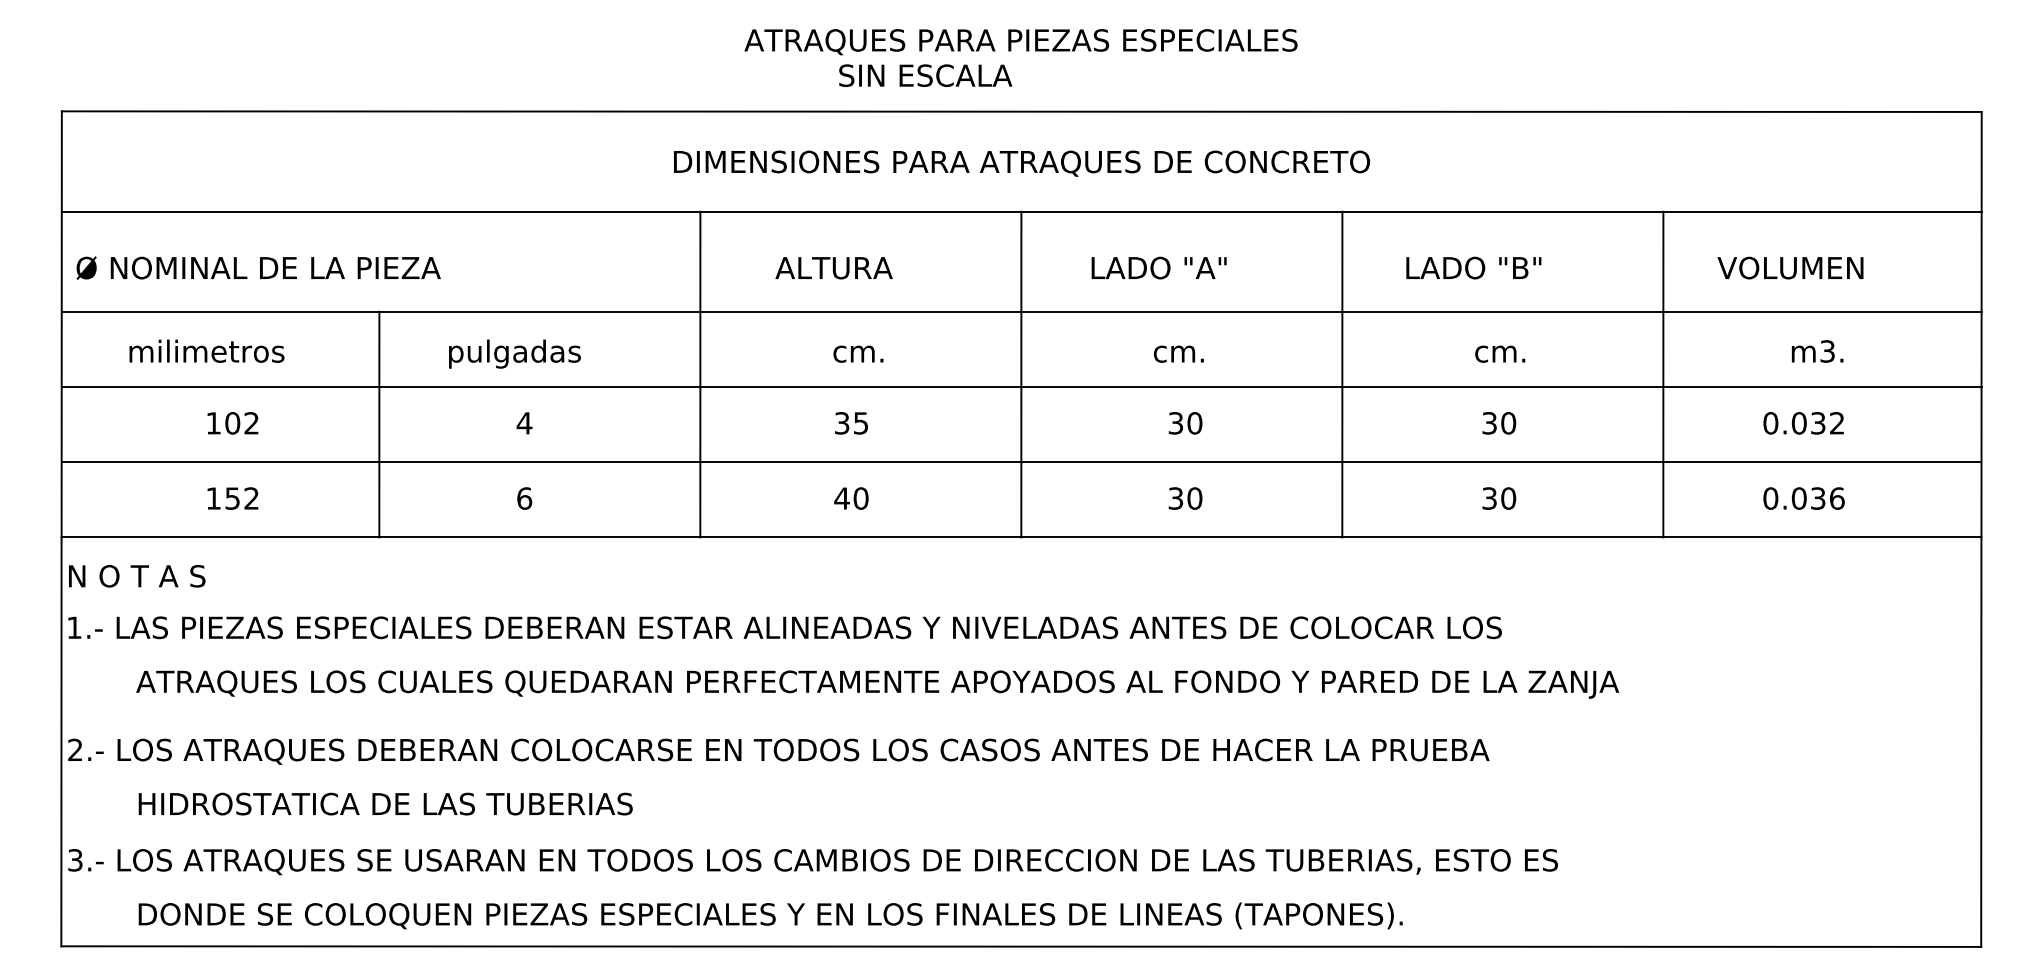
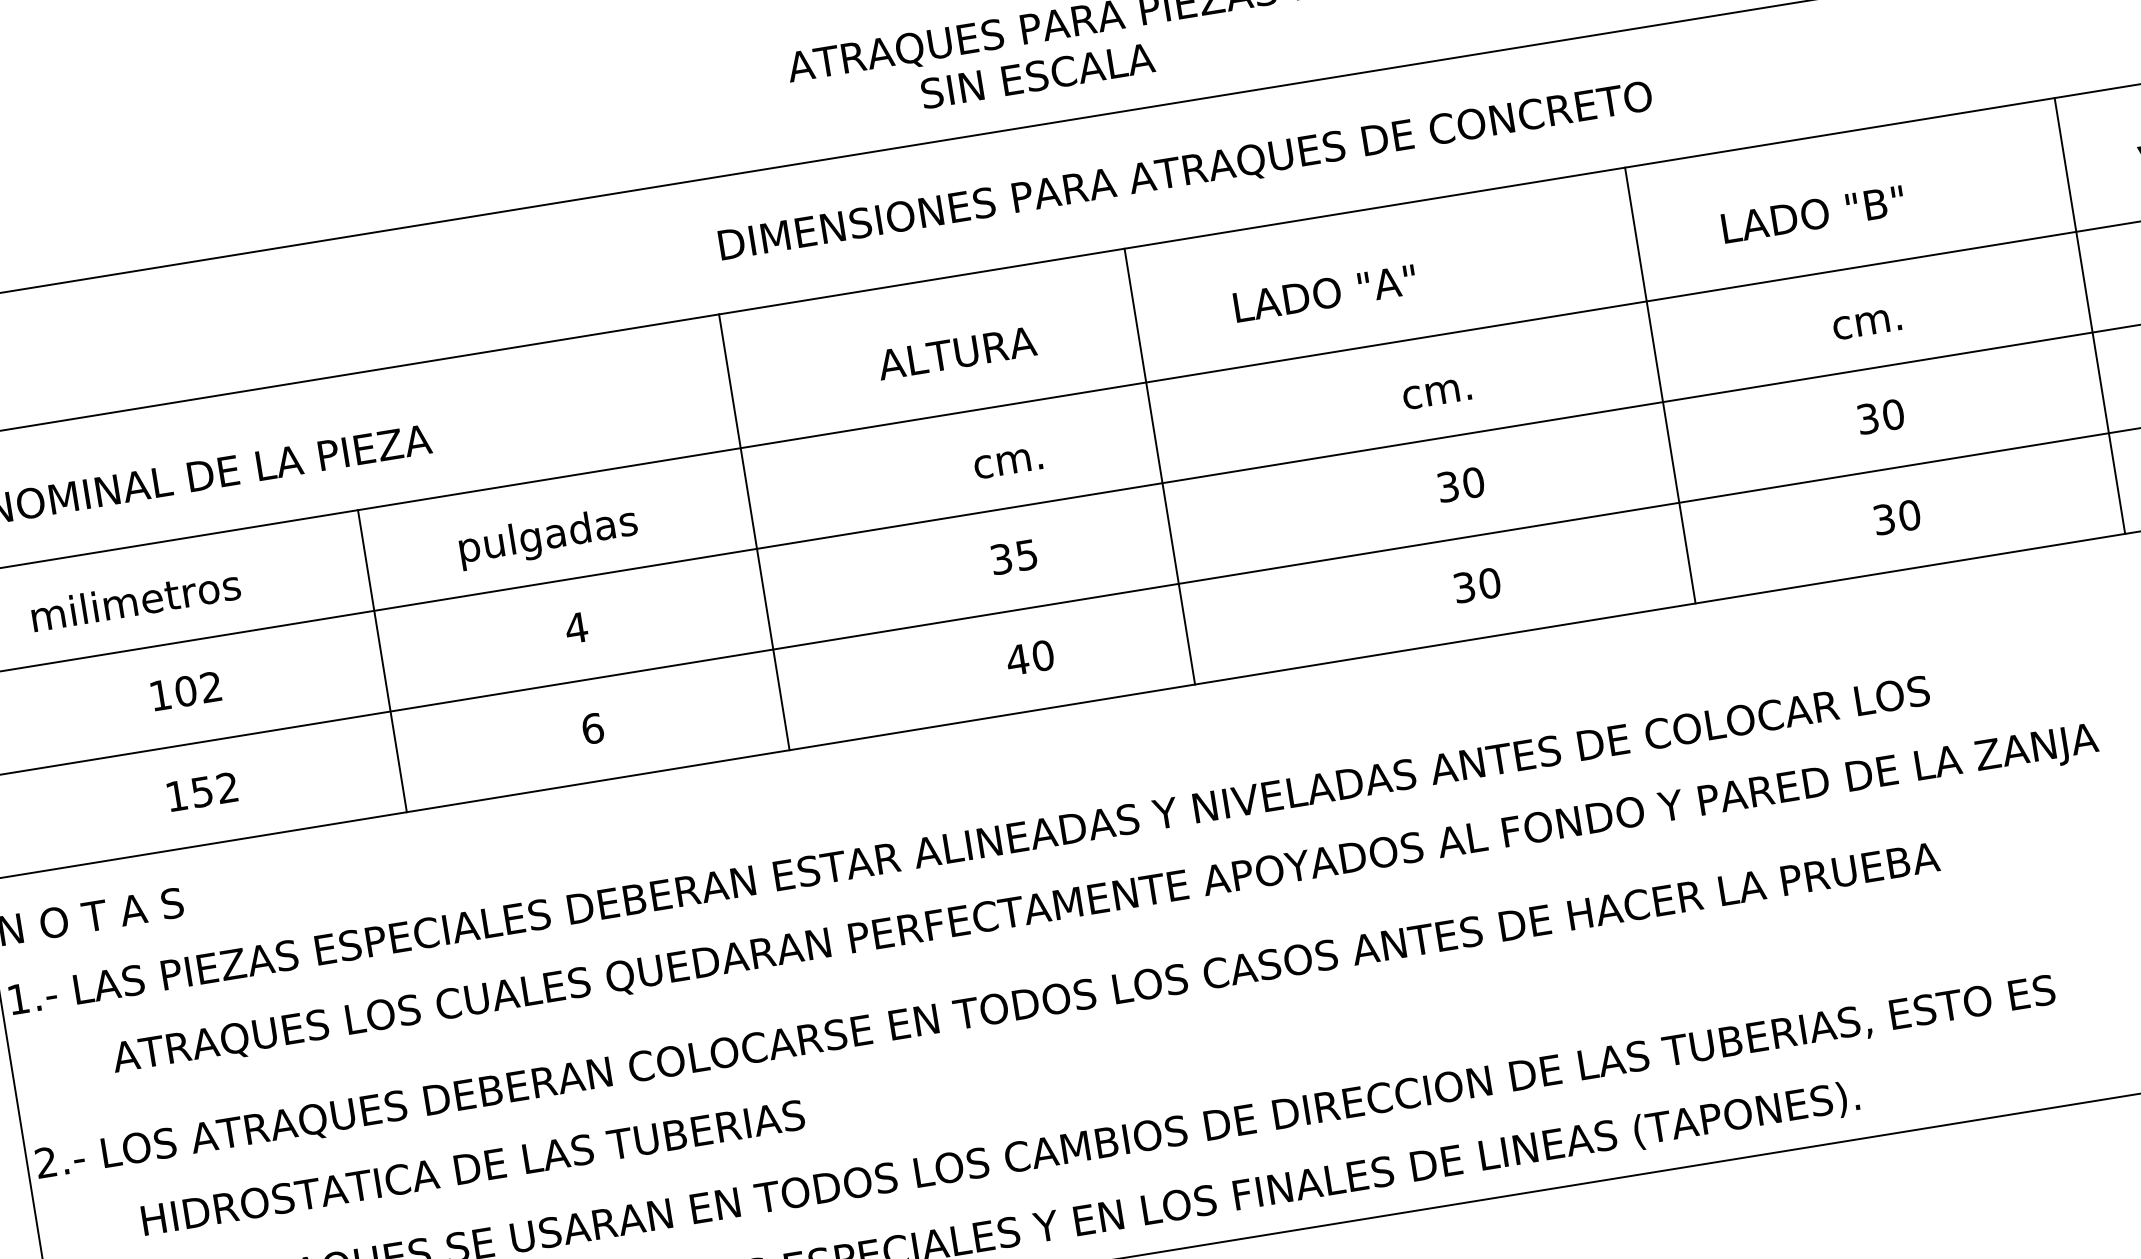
text: (1158, 267) -> (1324, 292), moved
line: (700, 374) -> (754, 532), moved
line: (1021, 374) -> (1159, 466), moved

